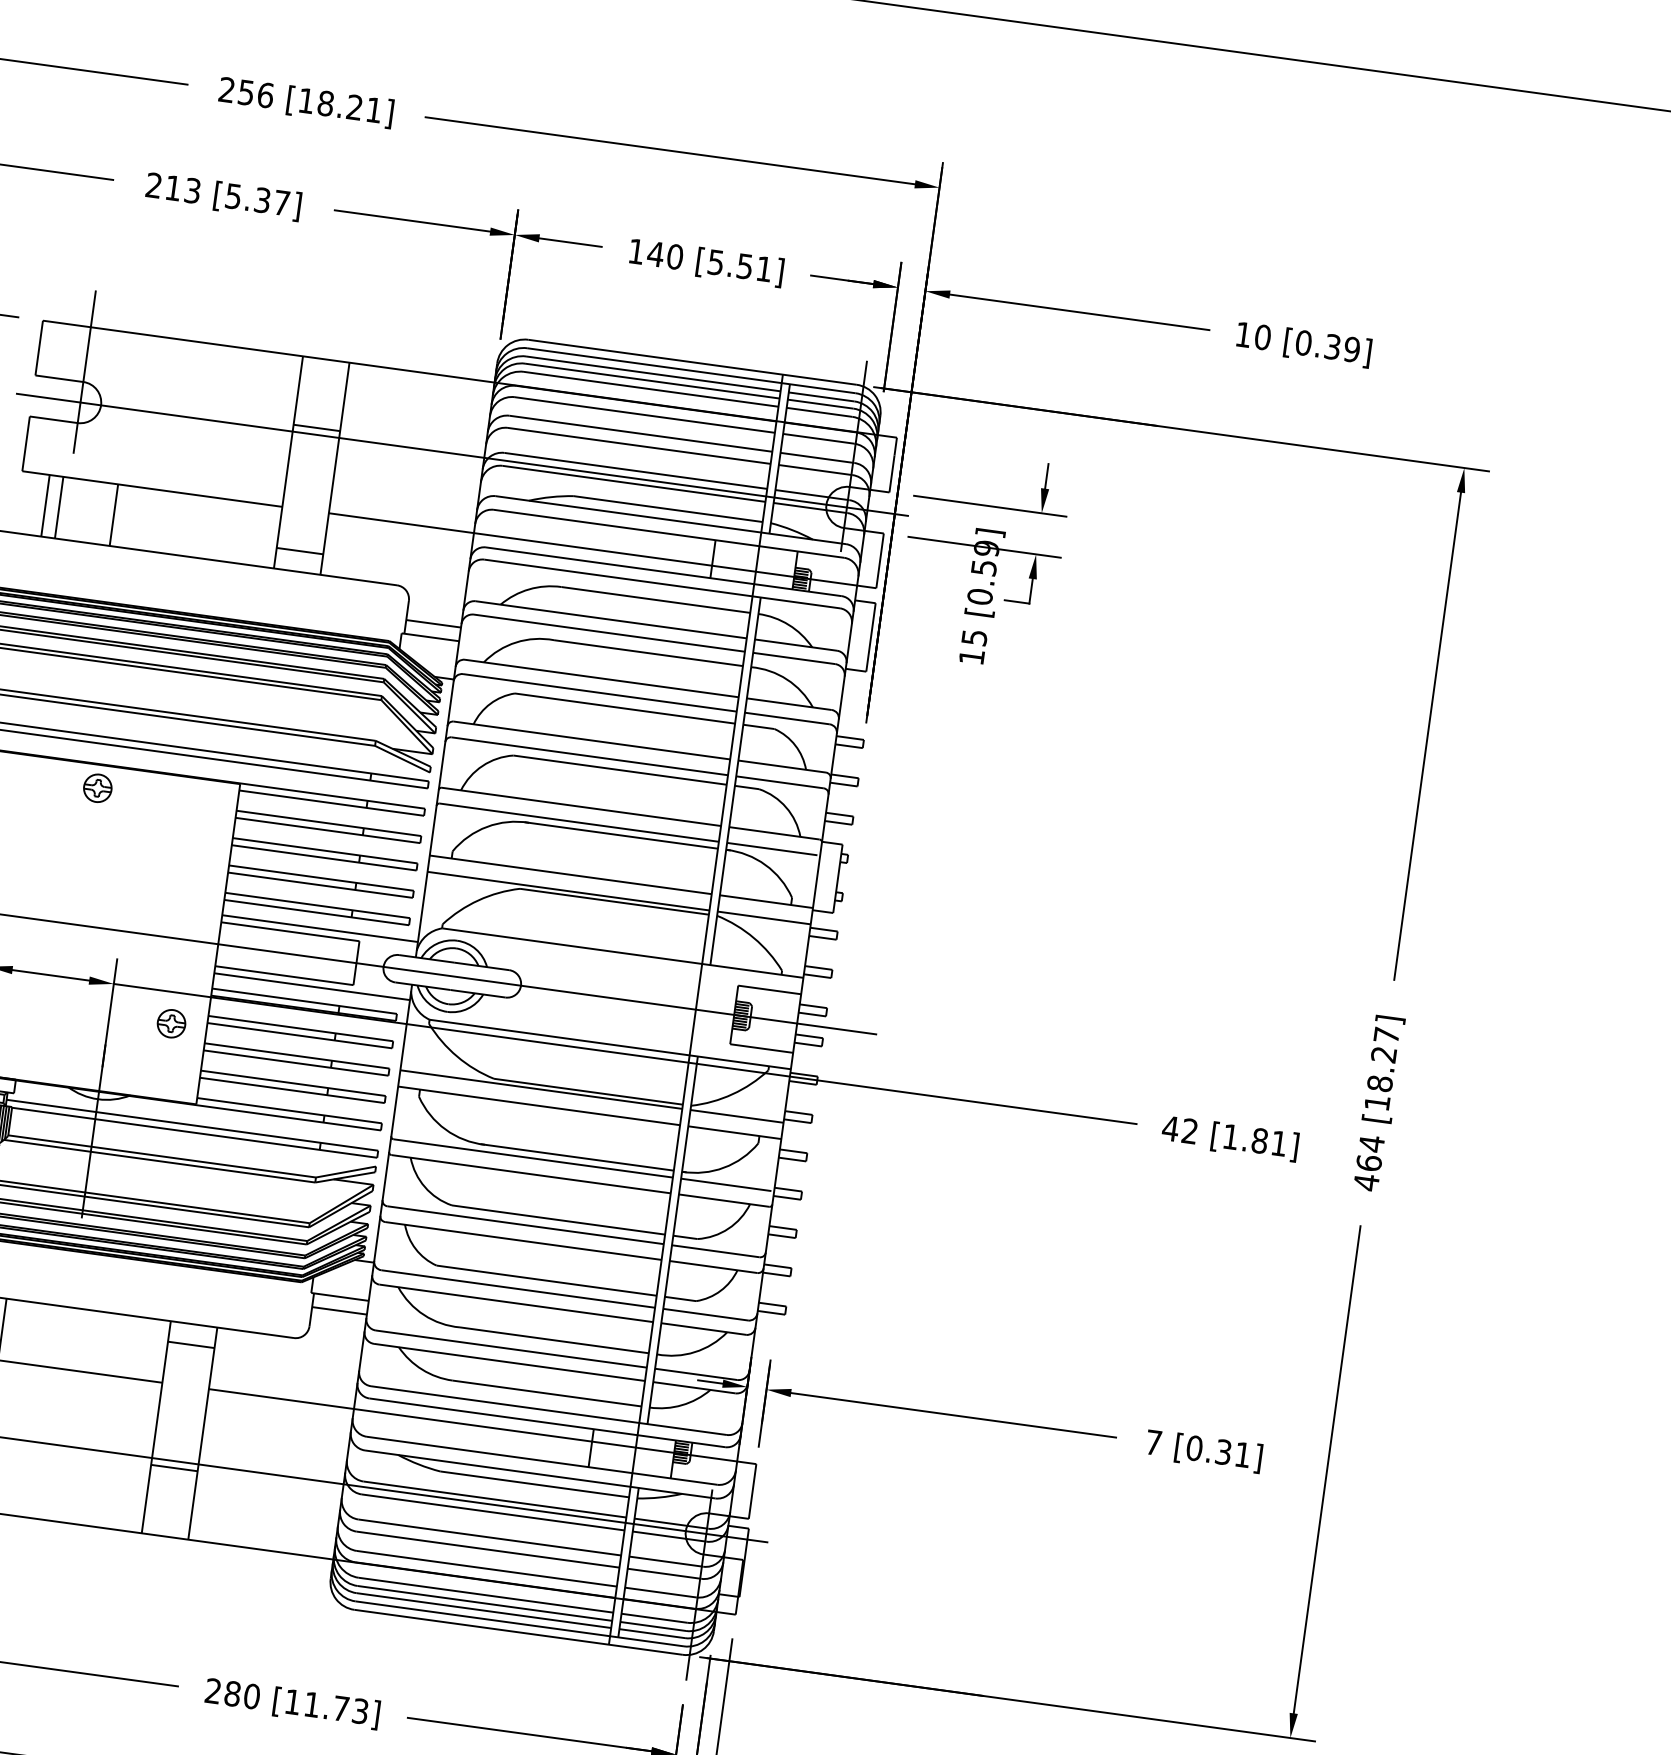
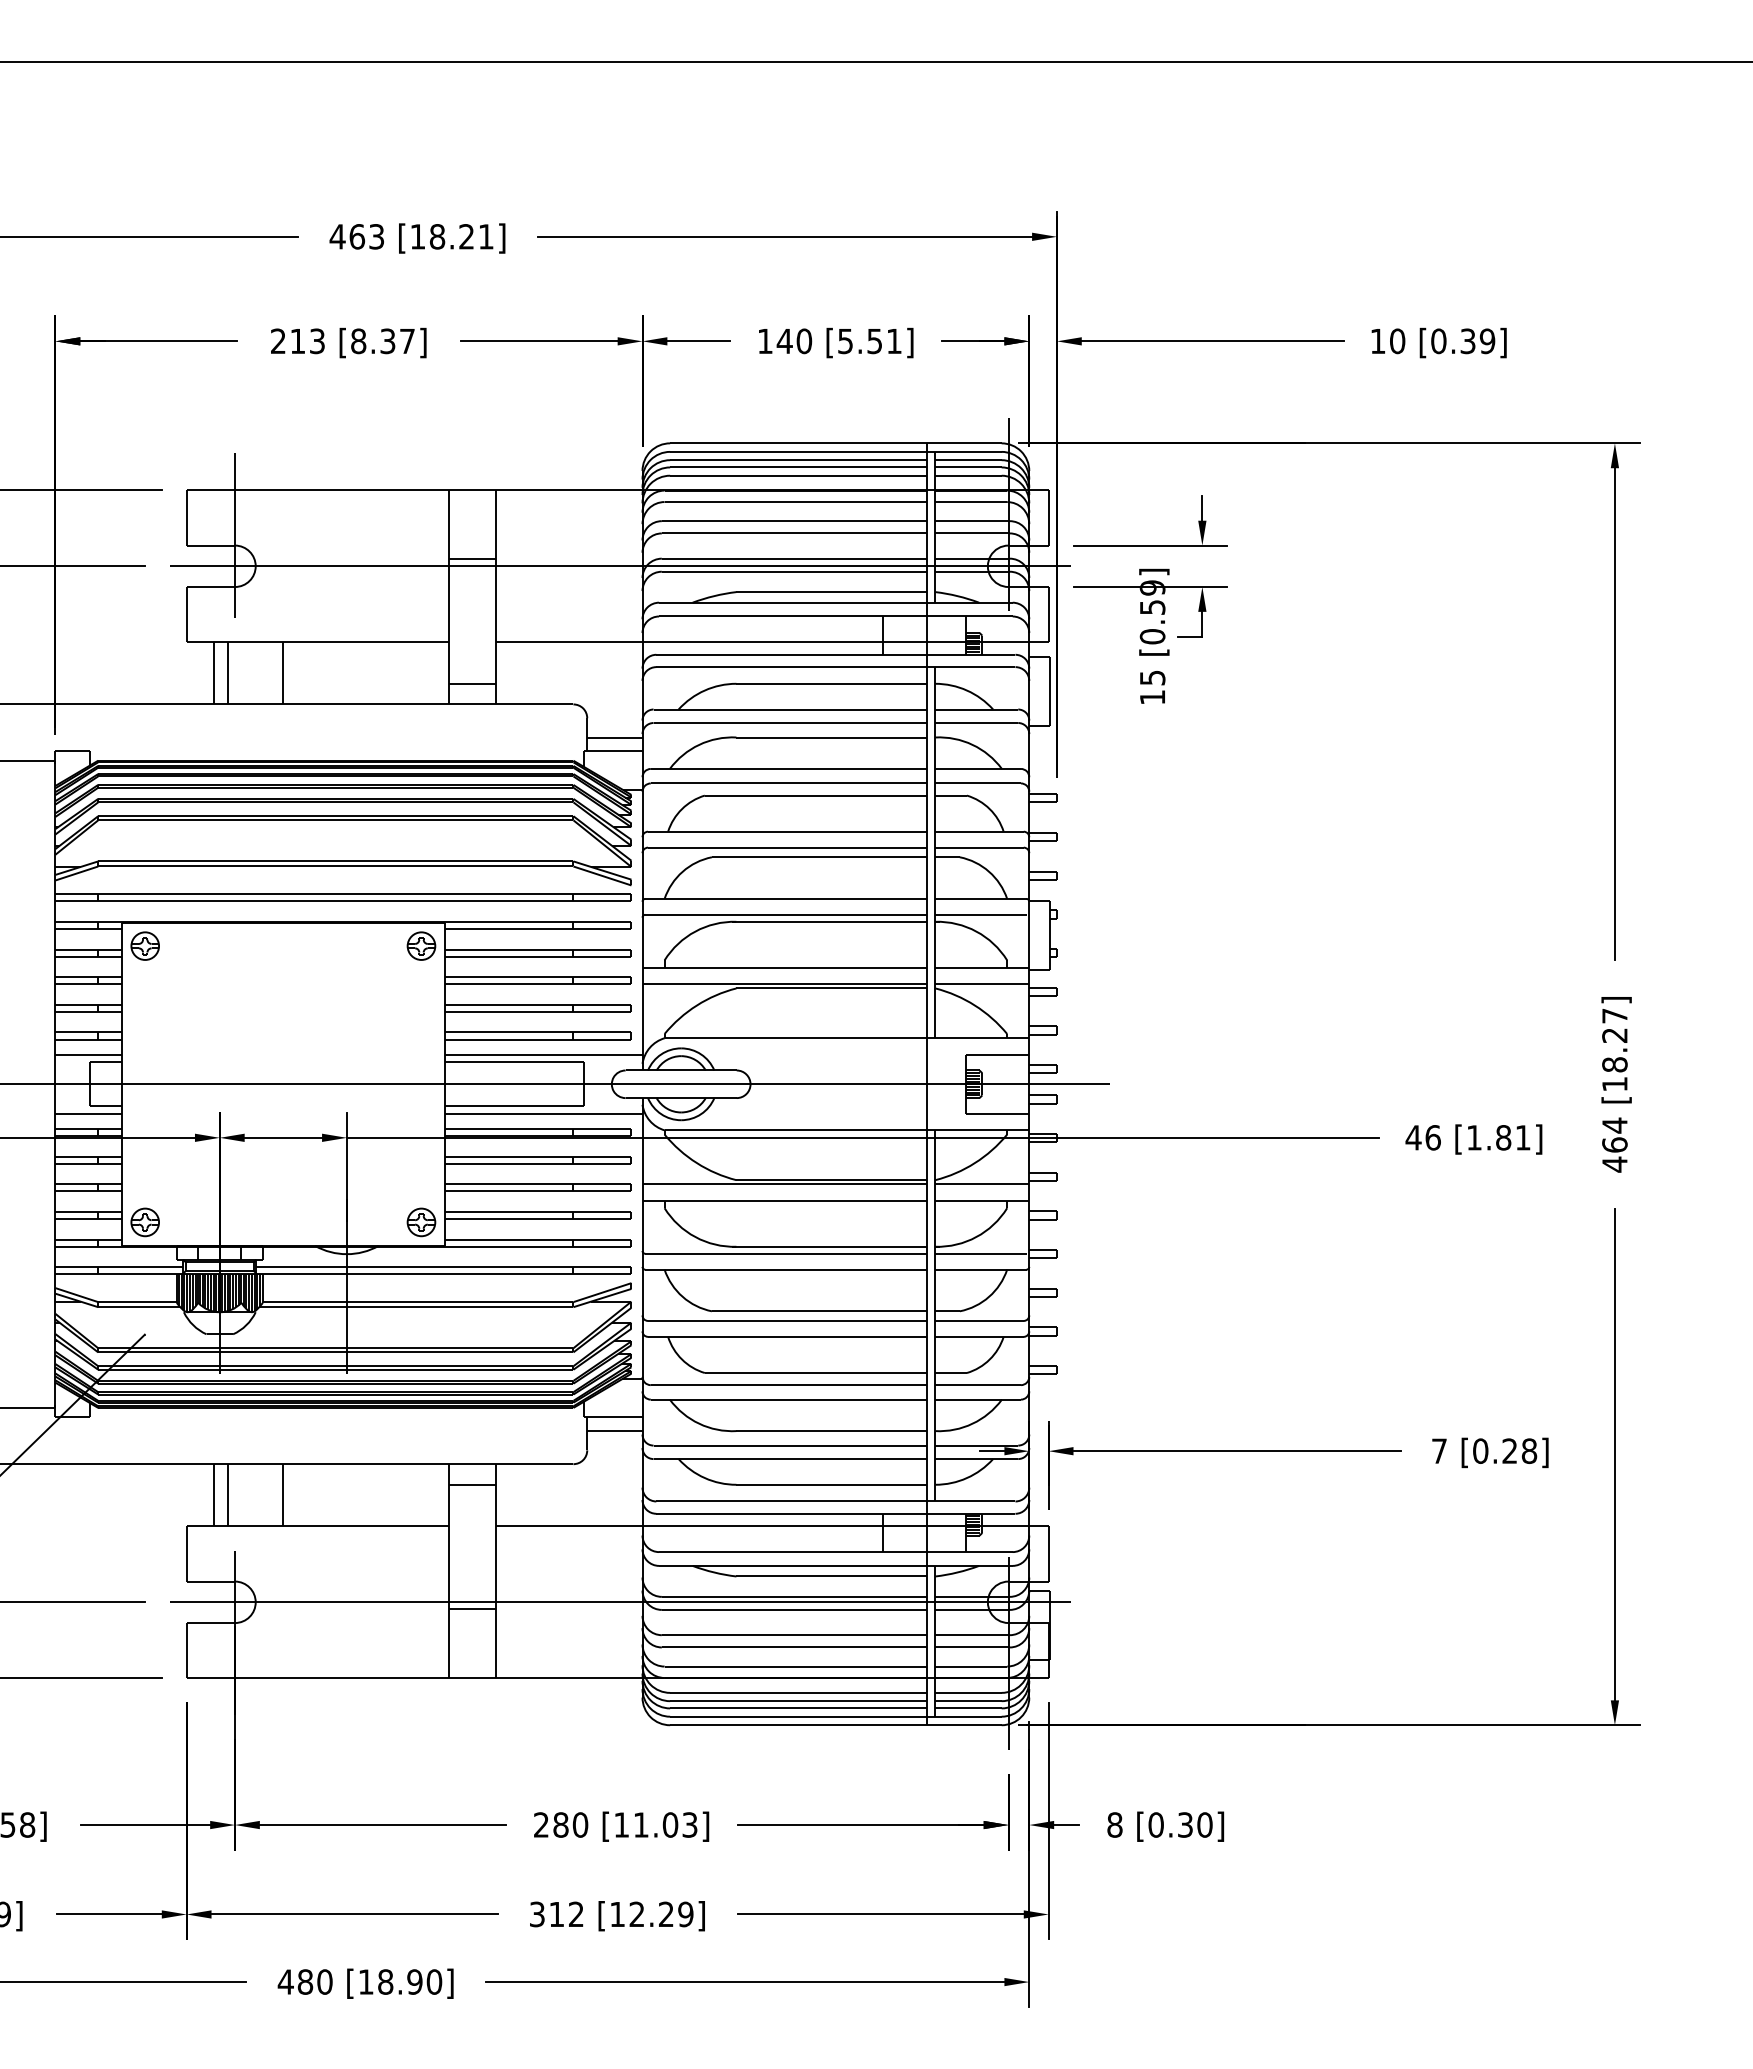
text: (245, 92) -> (356, 236), 256 -> 463
text: (233, 196) -> (358, 341), [5.37] -> [8.37]
part: (97, 787) -> (421, 945), moved
part: (171, 1023) -> (421, 1222), moved
text: (1189, 1130) -> (1432, 1137), 42 -> 46
text: (1233, 1453) -> (1519, 1451), [0.31] -> [0.28]
text: (341, 1708) -> (670, 1824), [11.73] -> [11.03]

